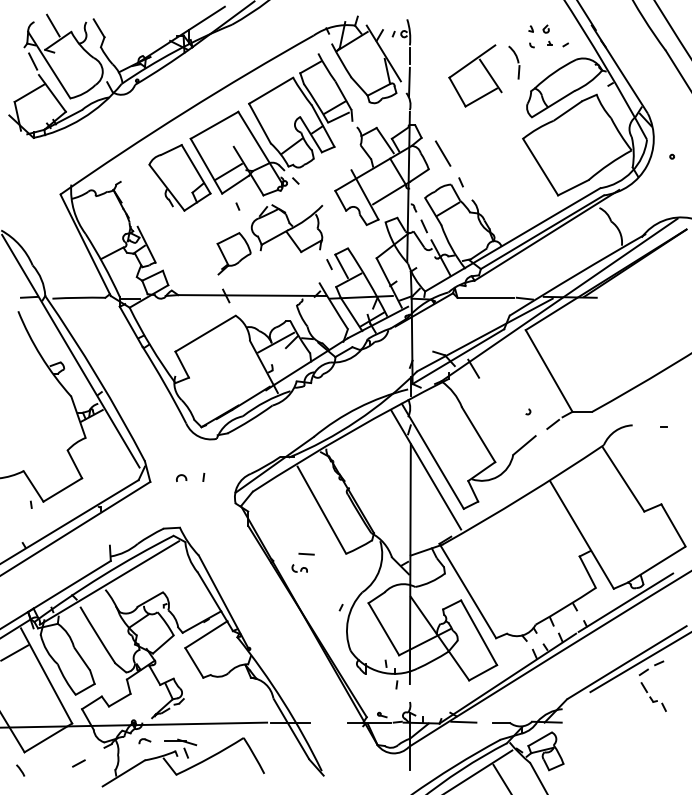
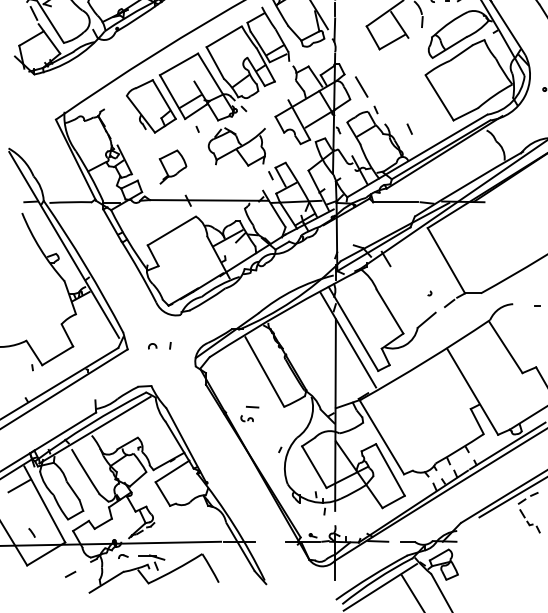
line: (423, 226) -> (409, 129), moved
part: (233, 253) -> (172, 166), moved
line: (20, 770) -> (31, 532), moved

